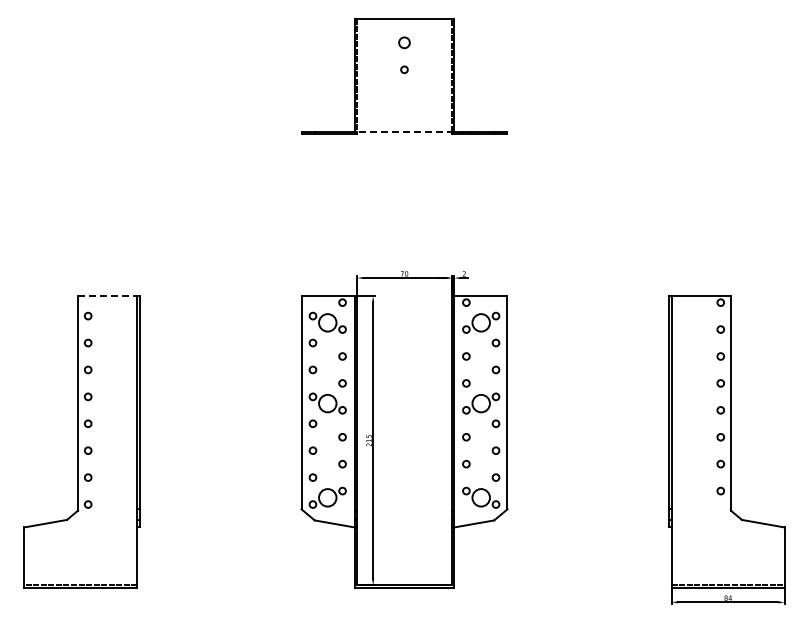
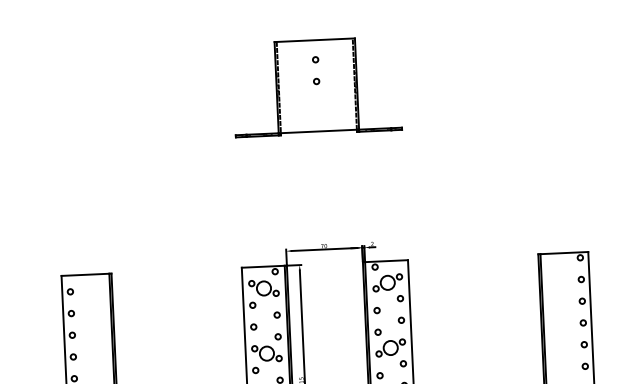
circle: (404, 42) -> (315, 59), size x0.62
line: (404, 131) -> (318, 131), dashed -> solid
line: (107, 295) -> (85, 274), dashed -> solid

